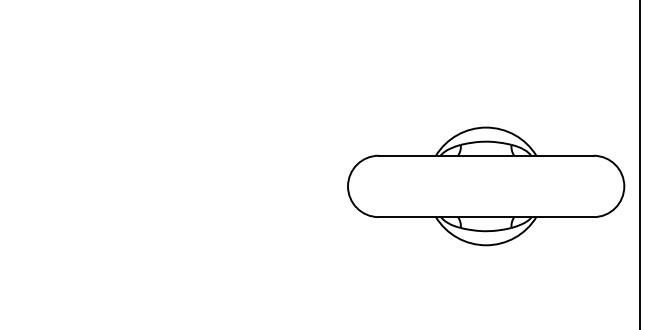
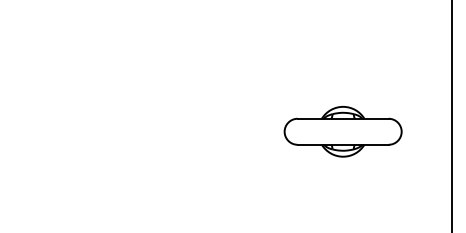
part: (485, 186) -> (342, 131), size x0.6

